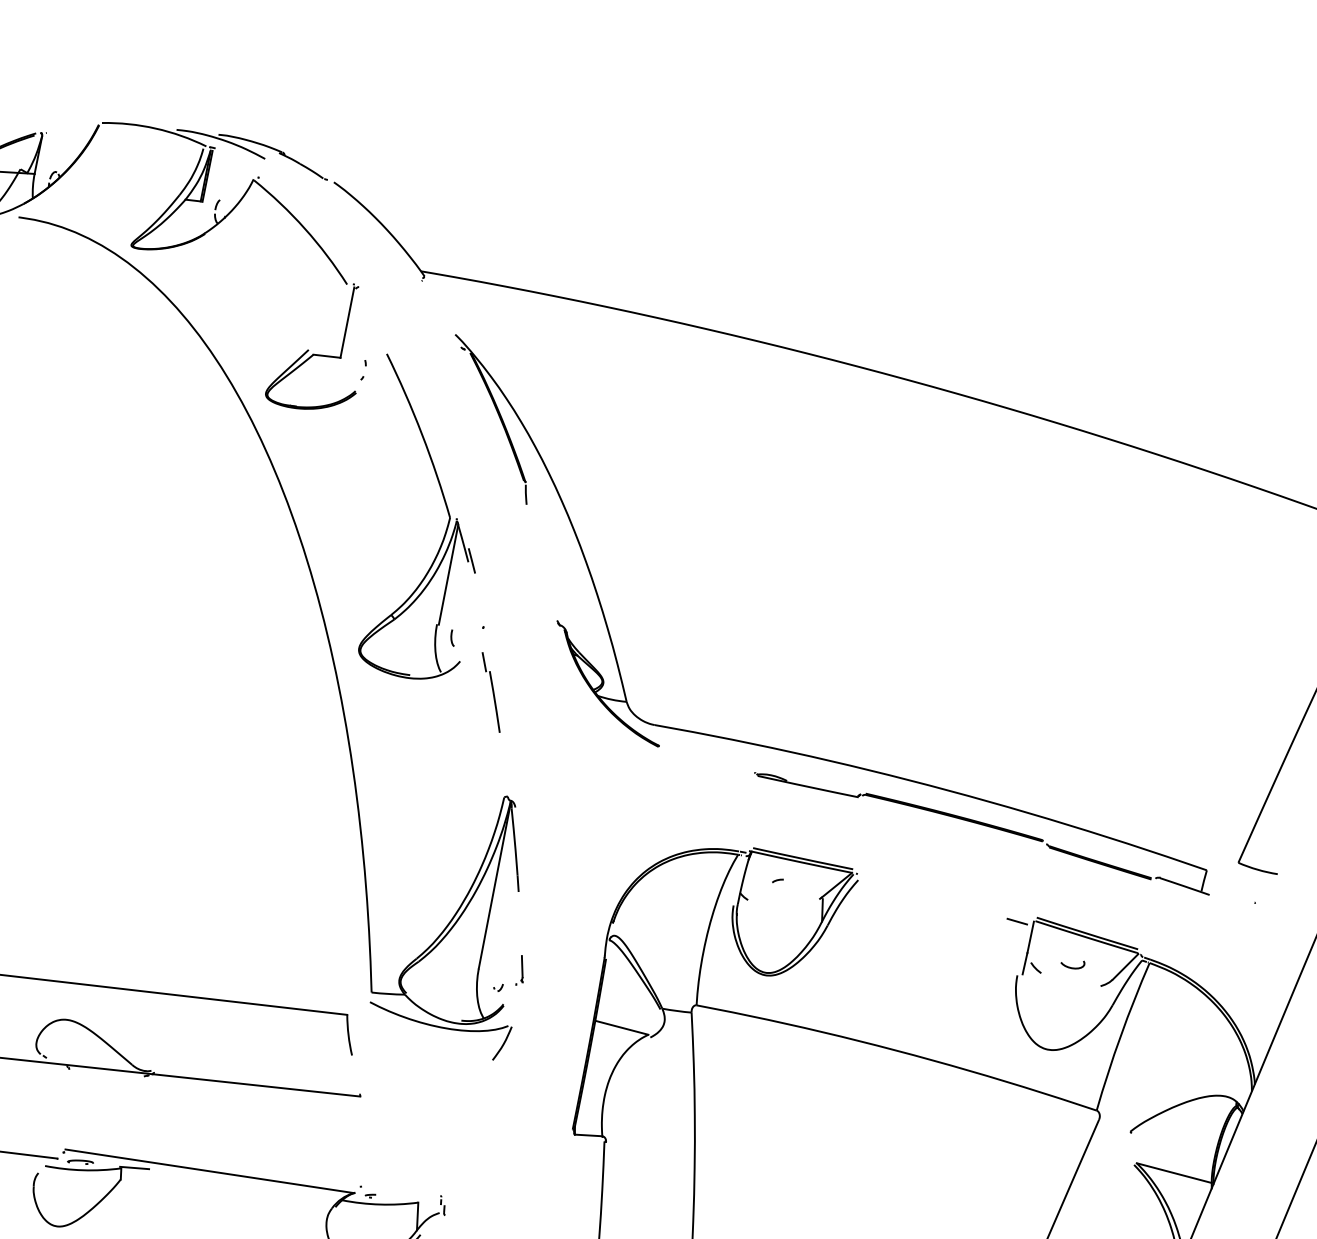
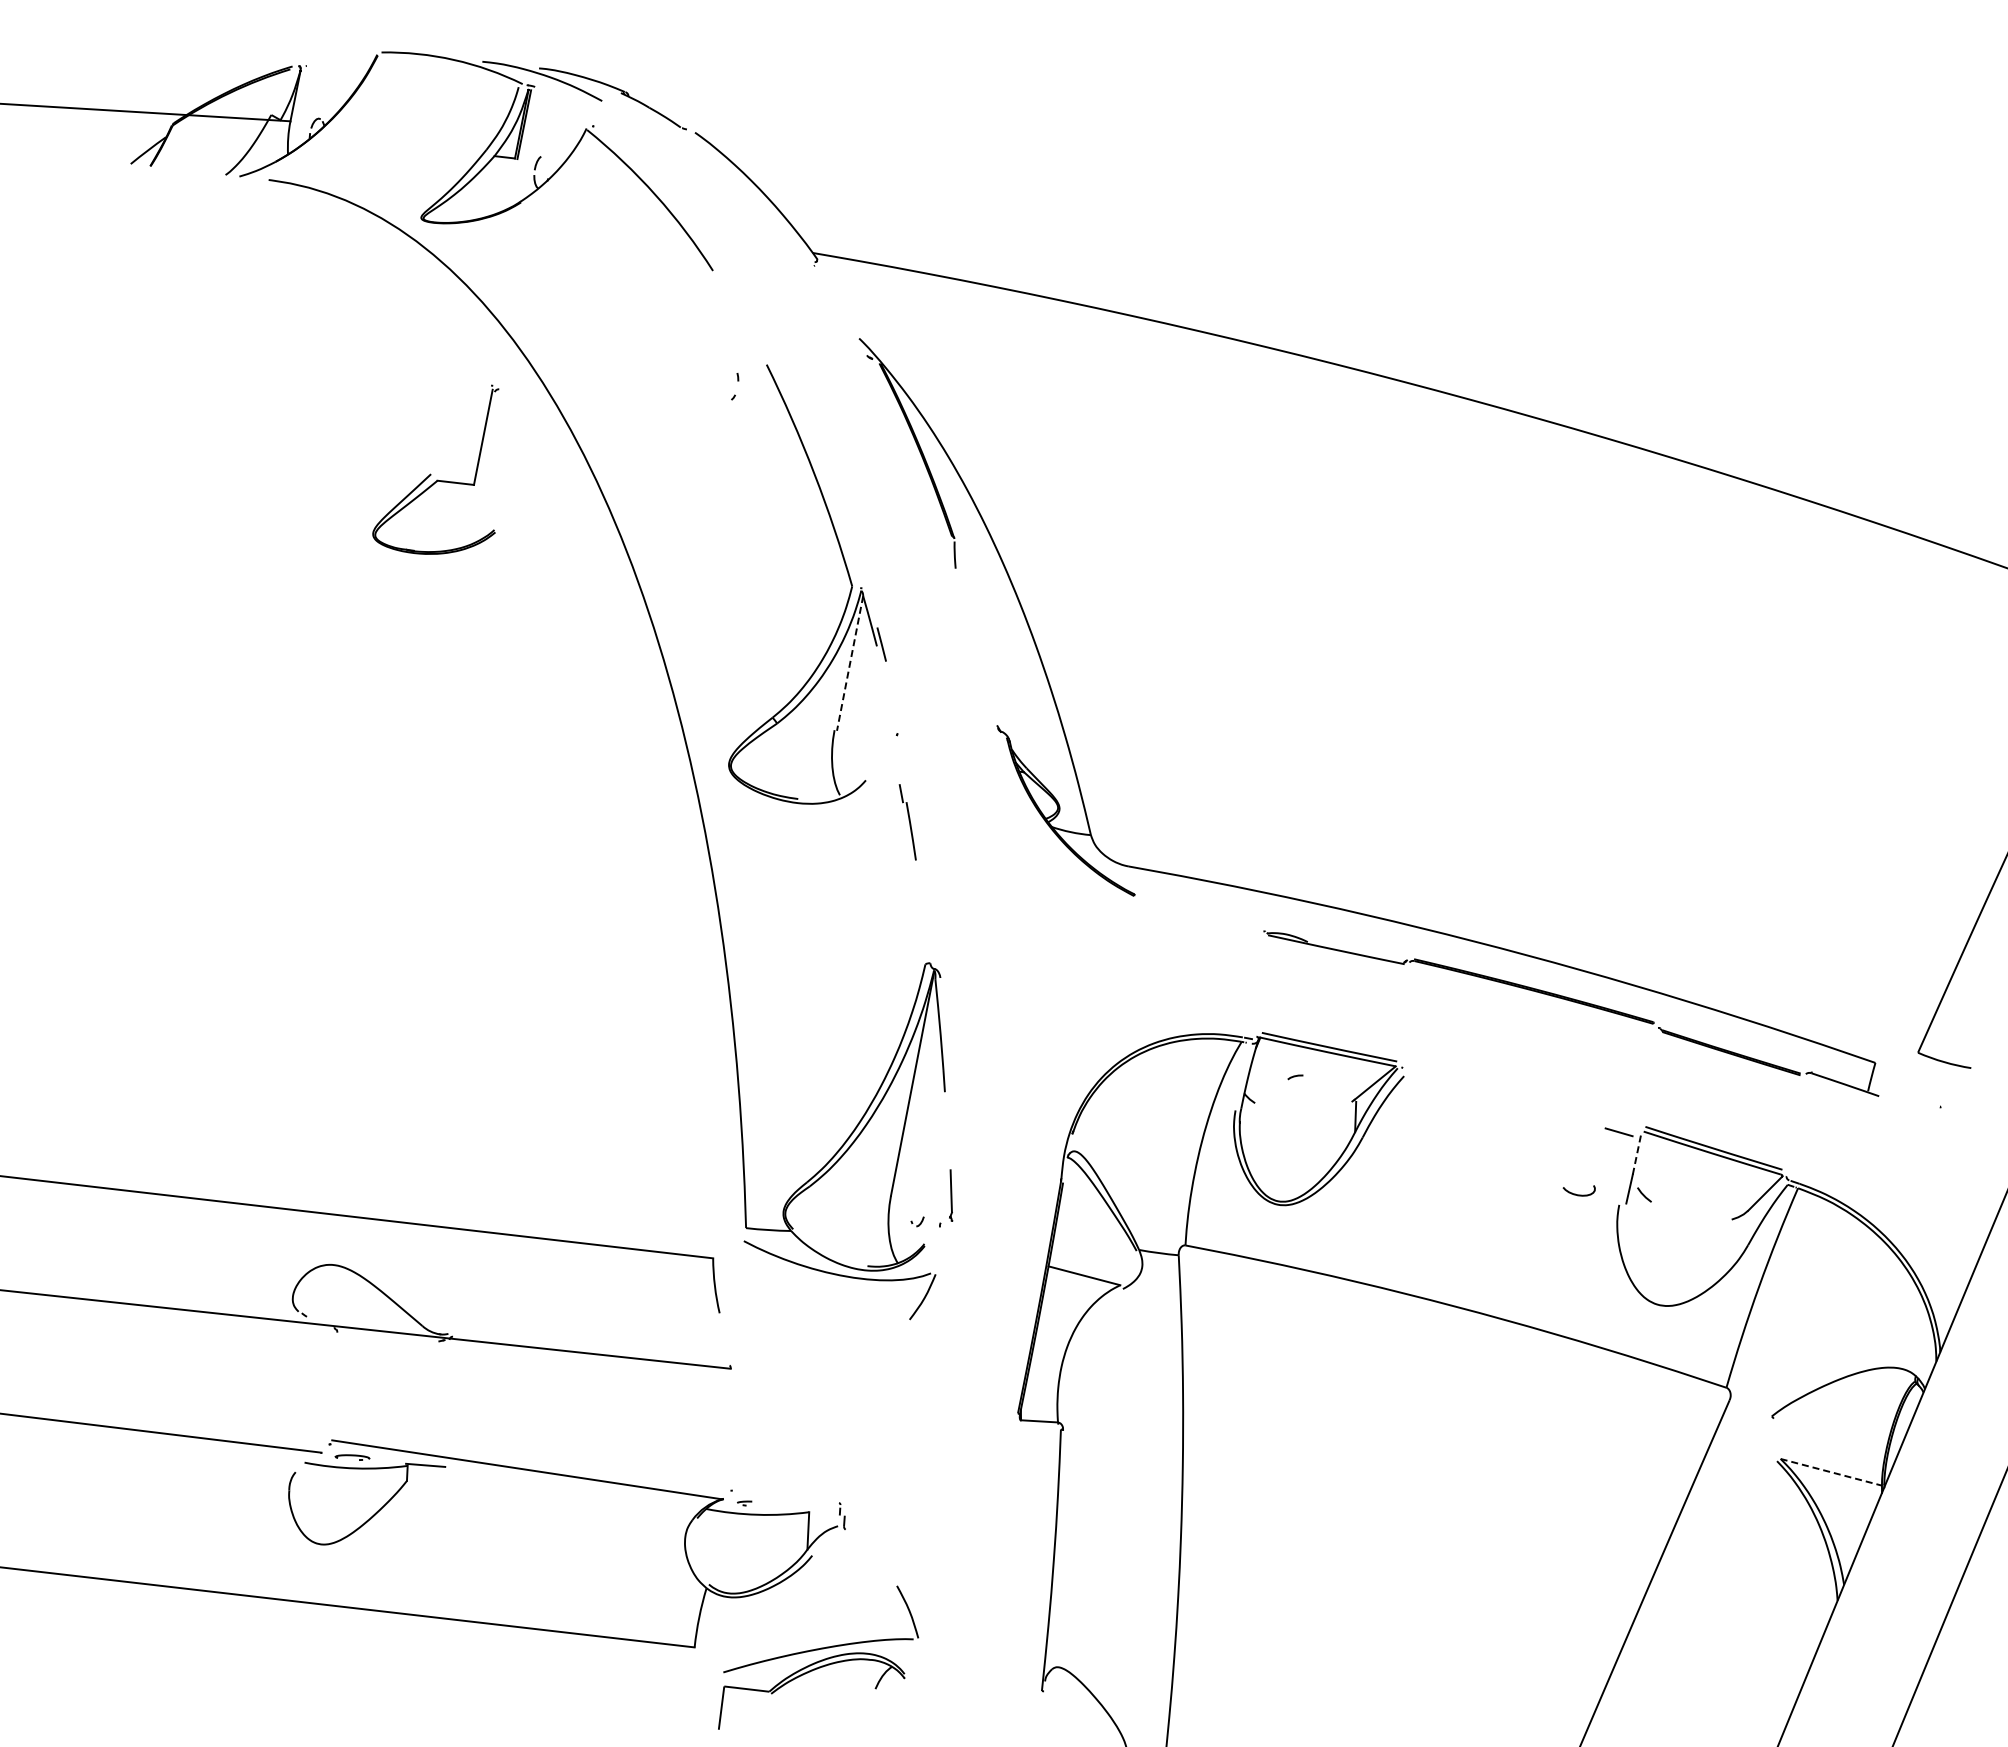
part: (308, 349) -> (430, 473), moved
line: (448, 574) -> (850, 663), solid -> dashed
curve: (451, 637) -> (854, 748), removed
part: (491, 691) -> (907, 821), size x0.7
line: (1030, 937) -> (1637, 1153), solid -> dashed
curve: (1072, 967) -> (1578, 1194), moved
part: (519, 969) -> (945, 1197), size x1.4
line: (1174, 1173) -> (1831, 1472), solid -> dashed

